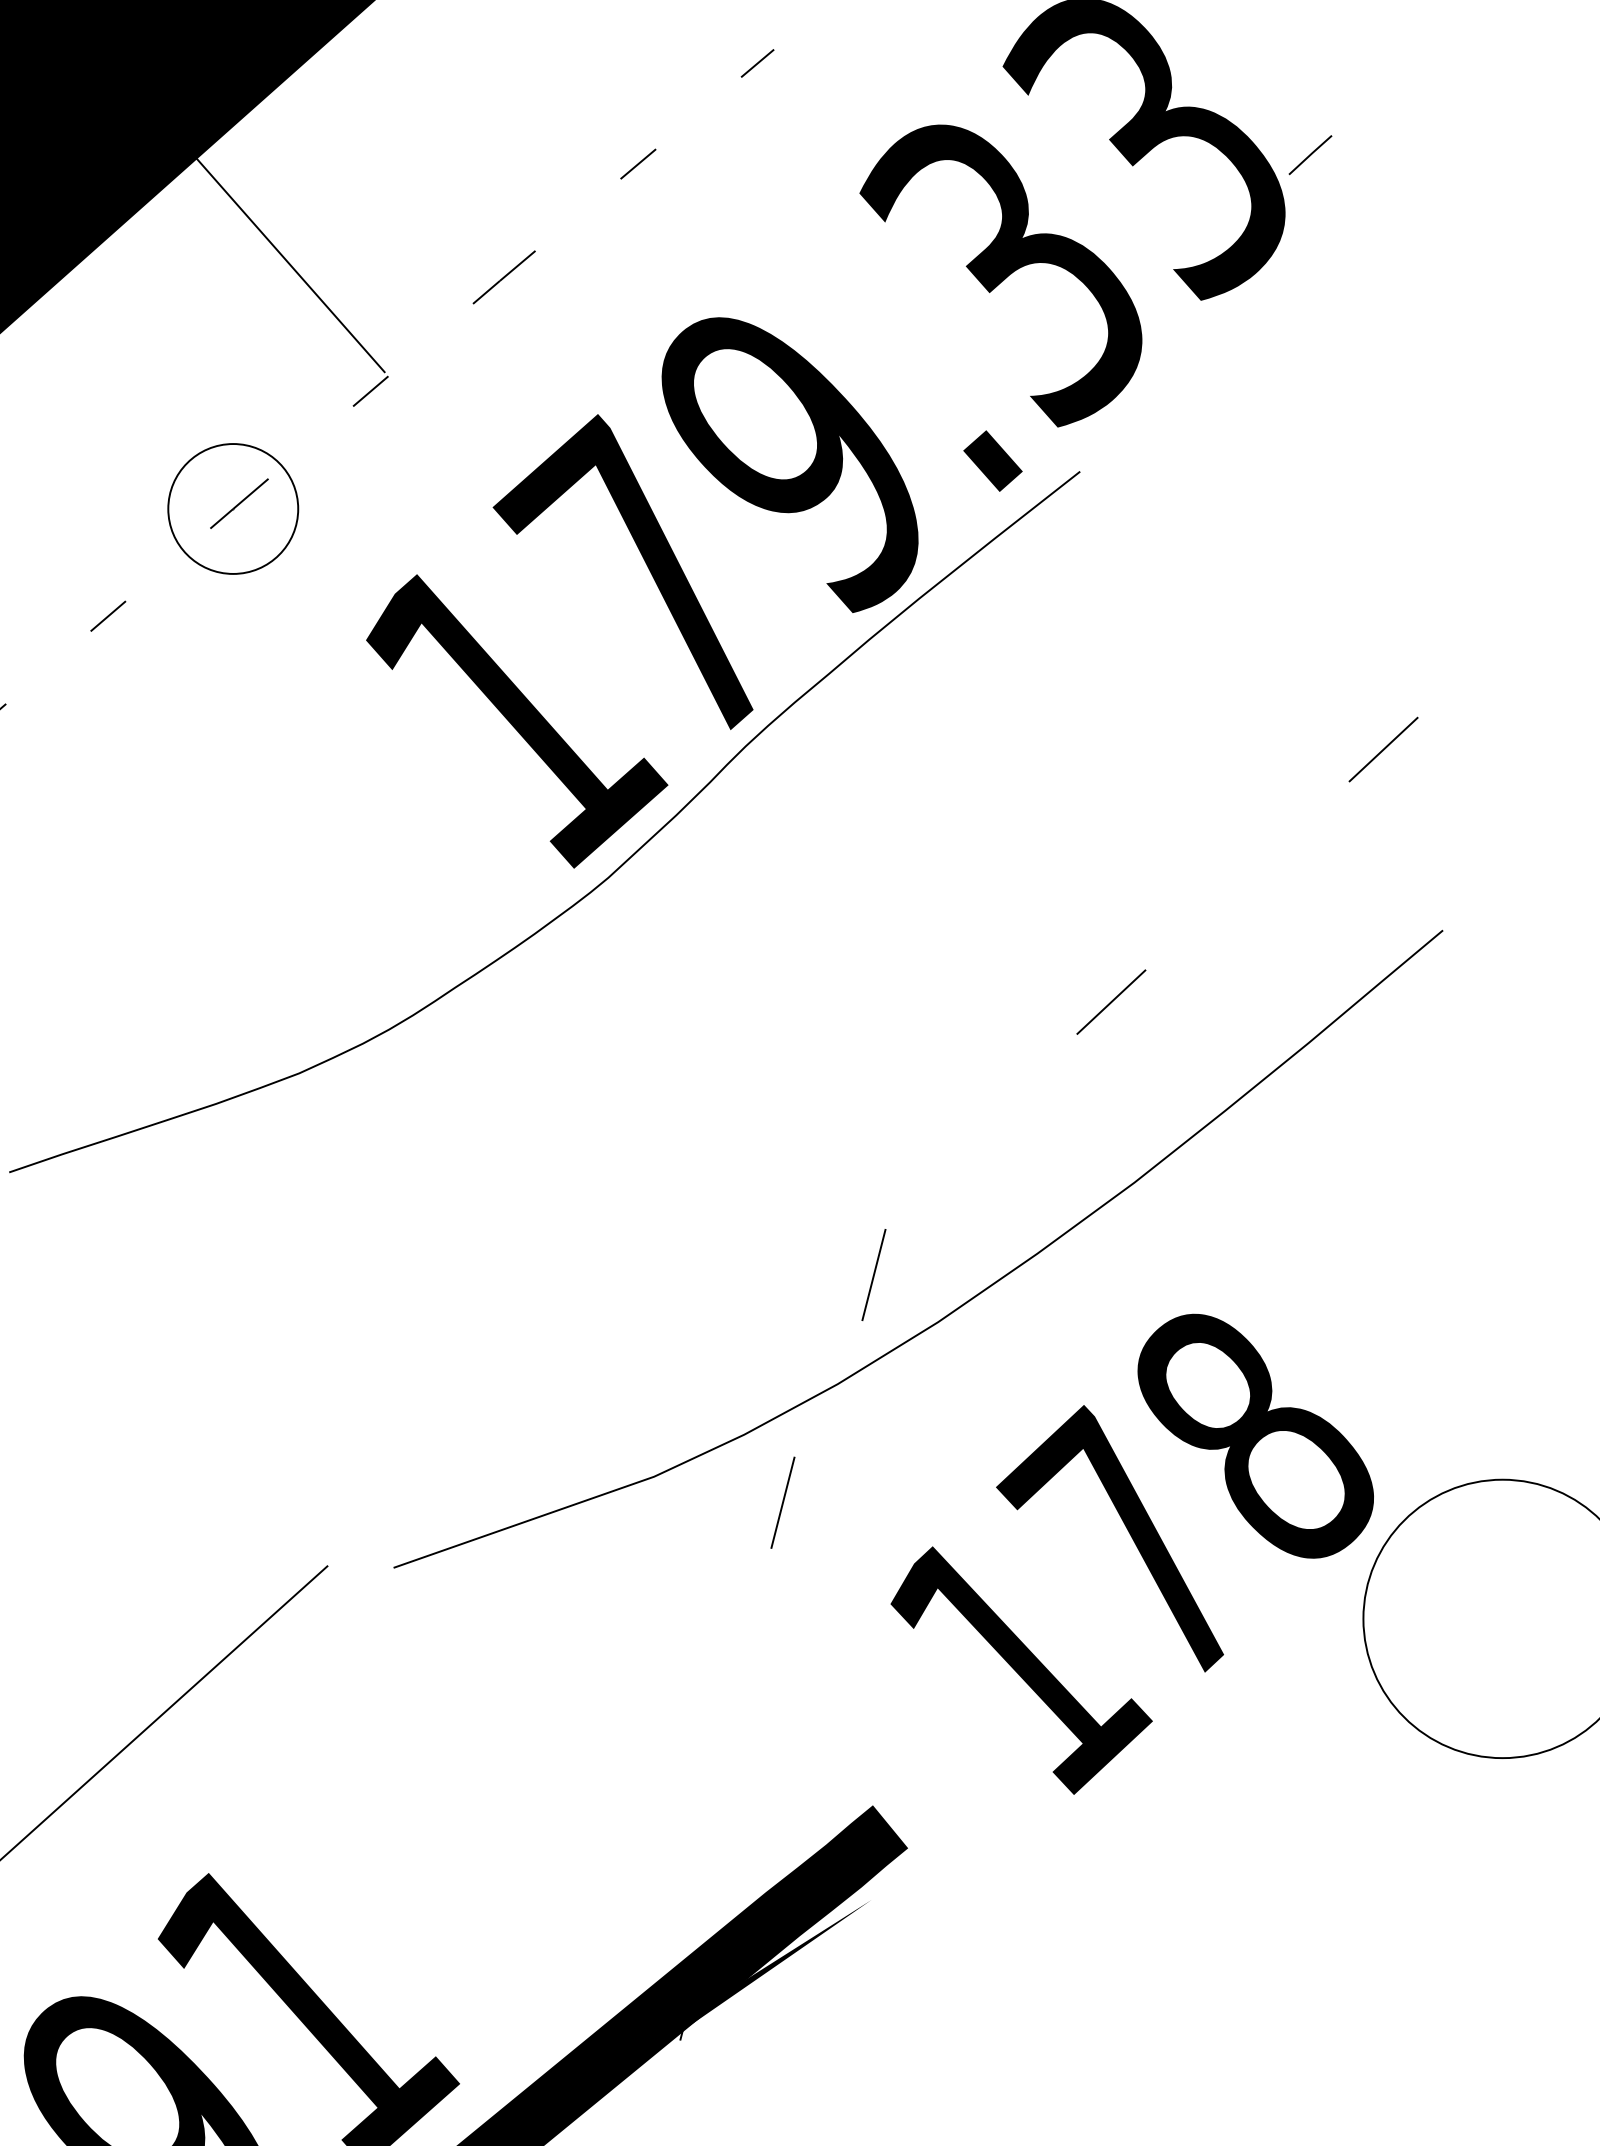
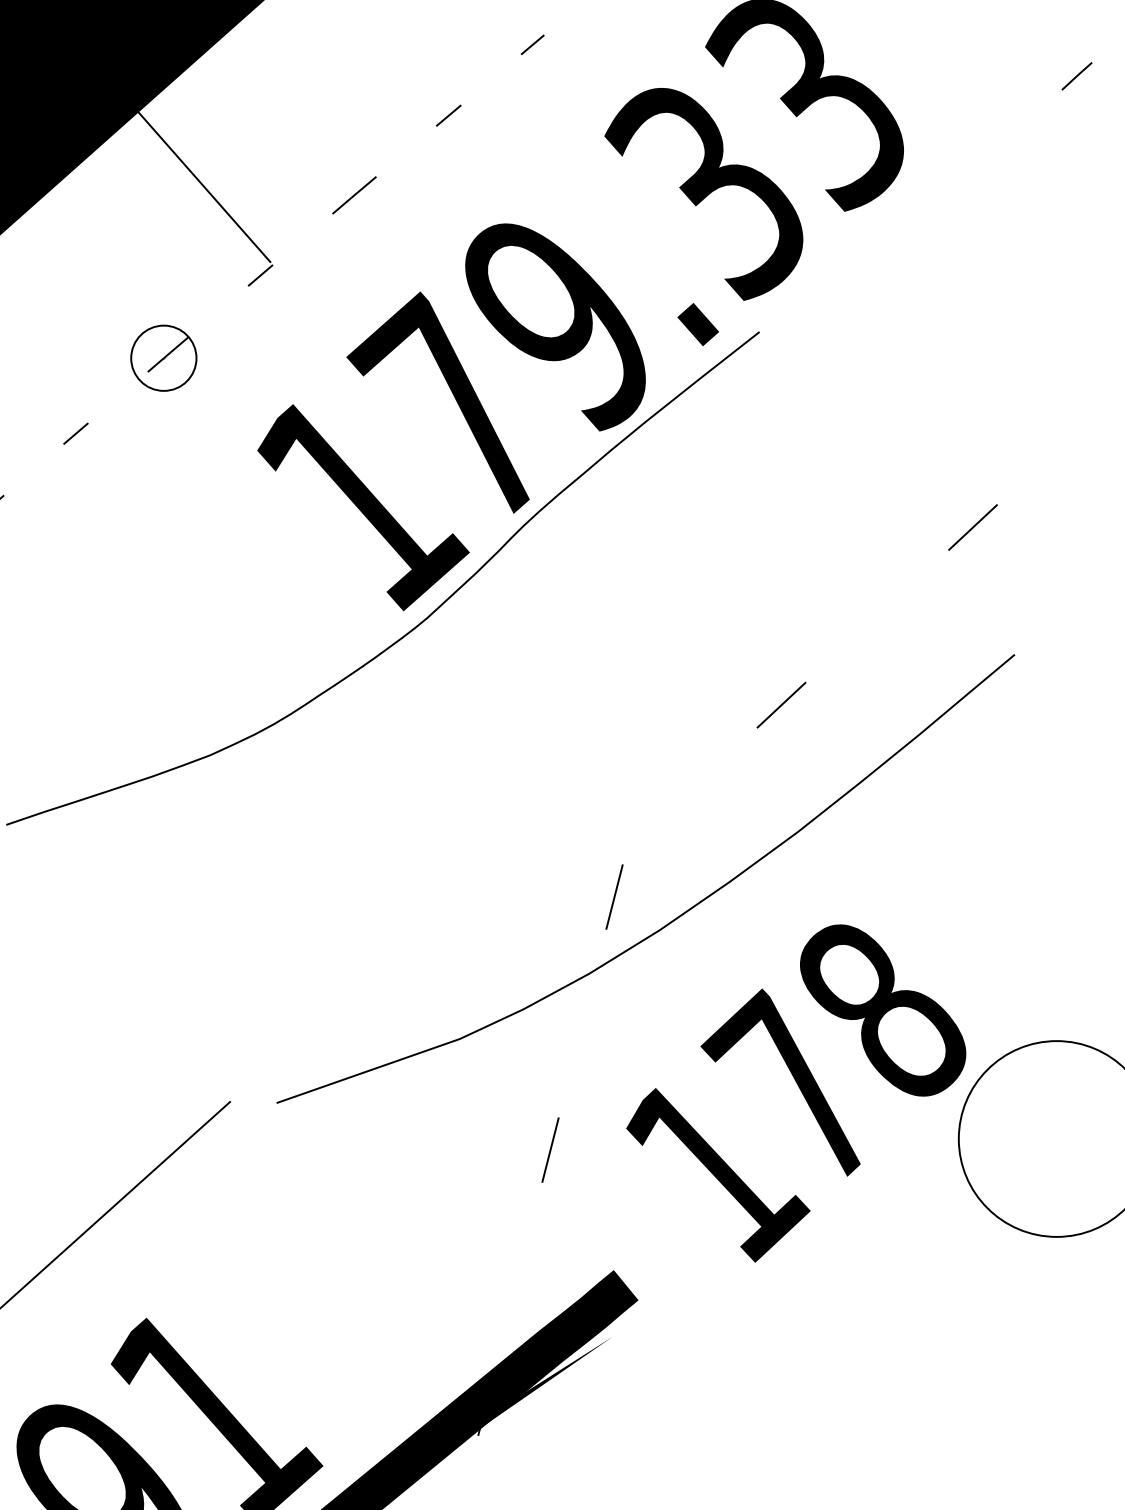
line: (1310, 155) -> (1077, 76), moved
circle: (232, 508) -> (163, 357), size x0.71
line: (782, 1502) -> (550, 1149), moved

